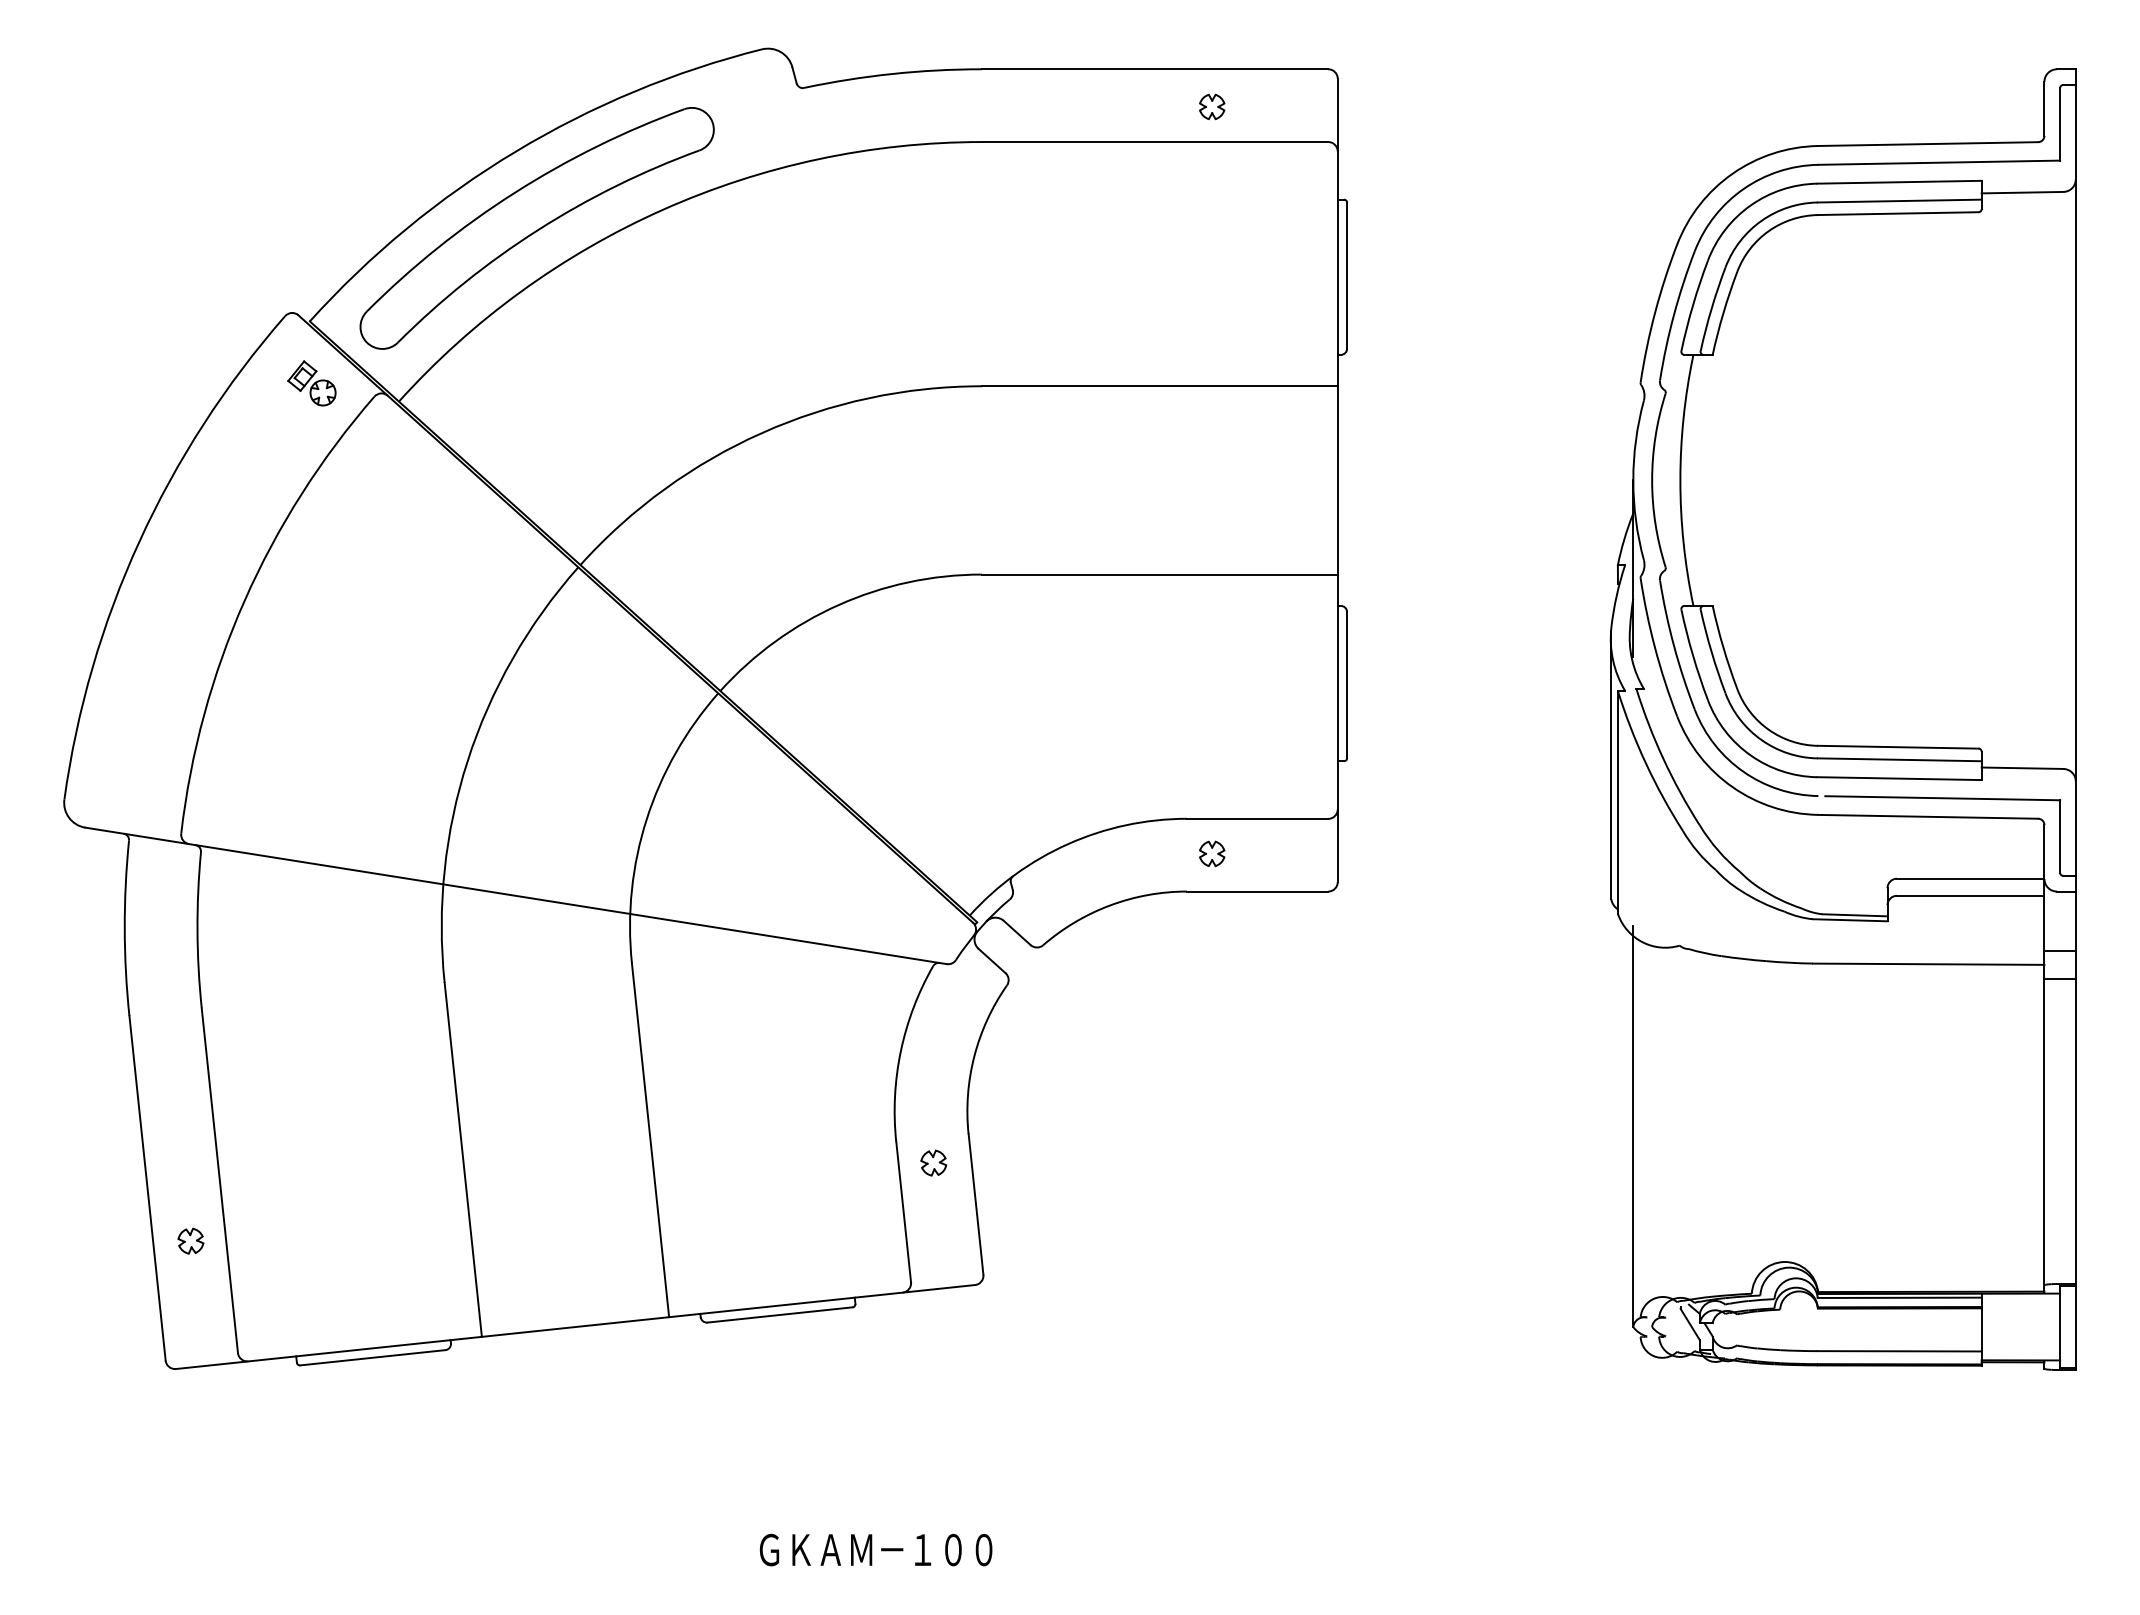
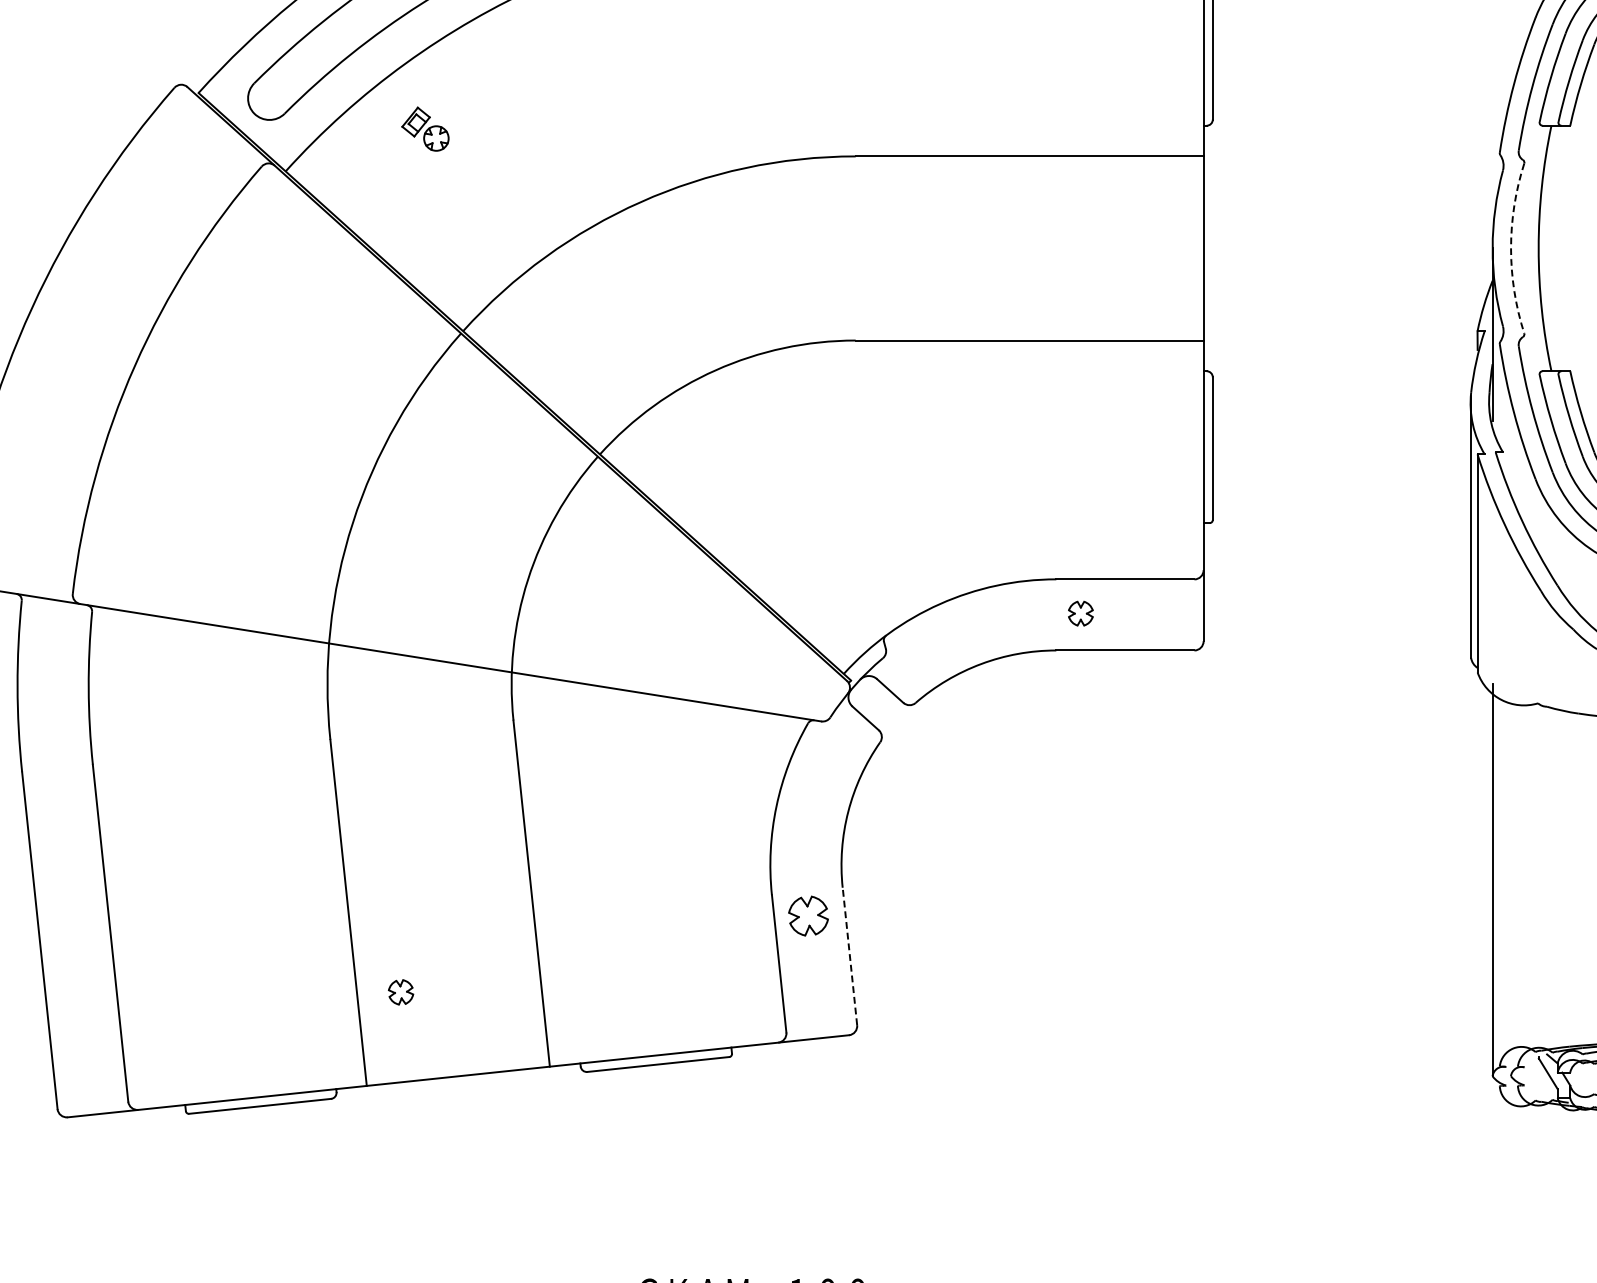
part: (311, 383) -> (425, 129), moved
arc: (1652, 480) -> (1511, 248), solid -> dashed
part: (933, 1162) -> (808, 915), size x1.6
line: (976, 1204) -> (850, 956), solid -> dashed
part: (190, 1240) -> (400, 991), moved

